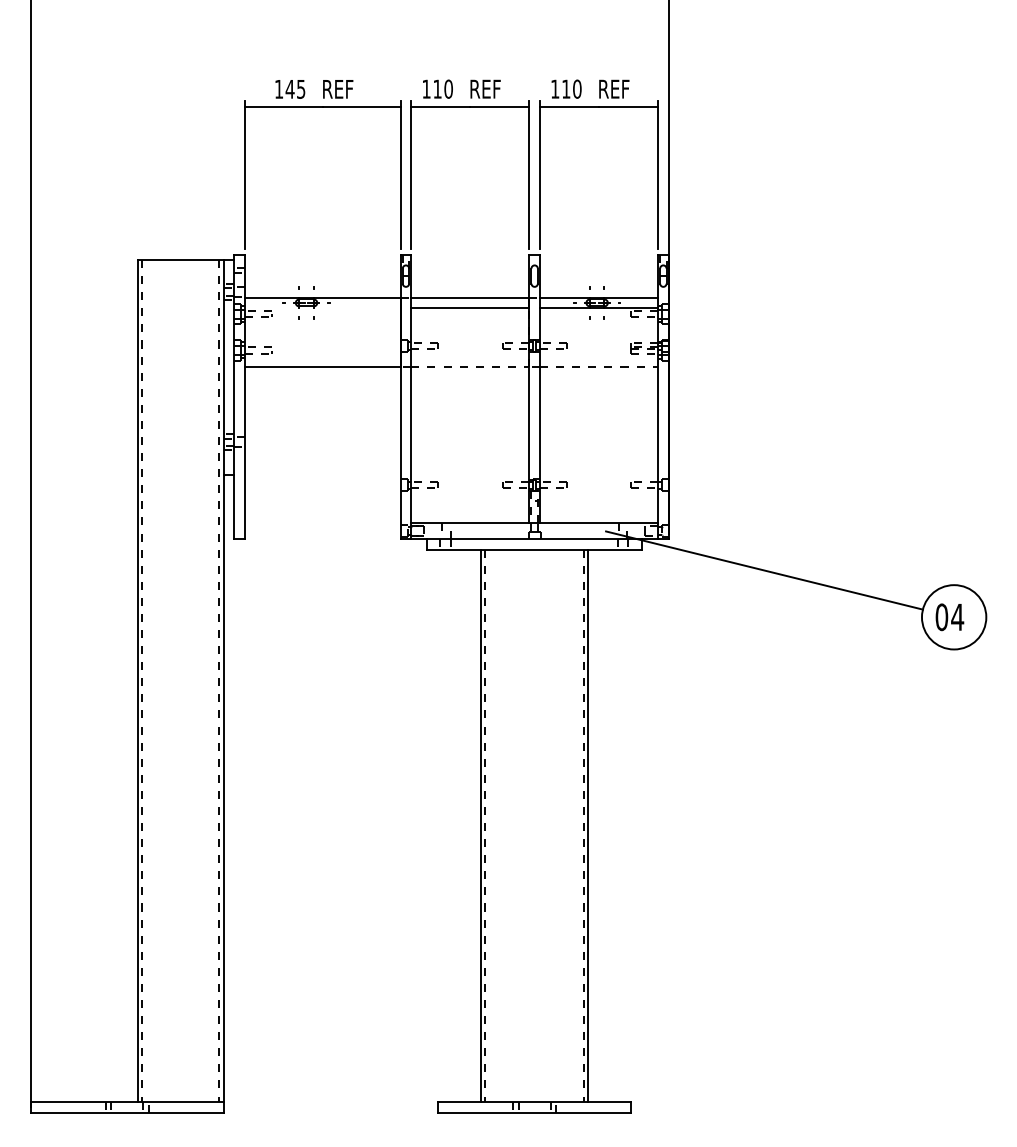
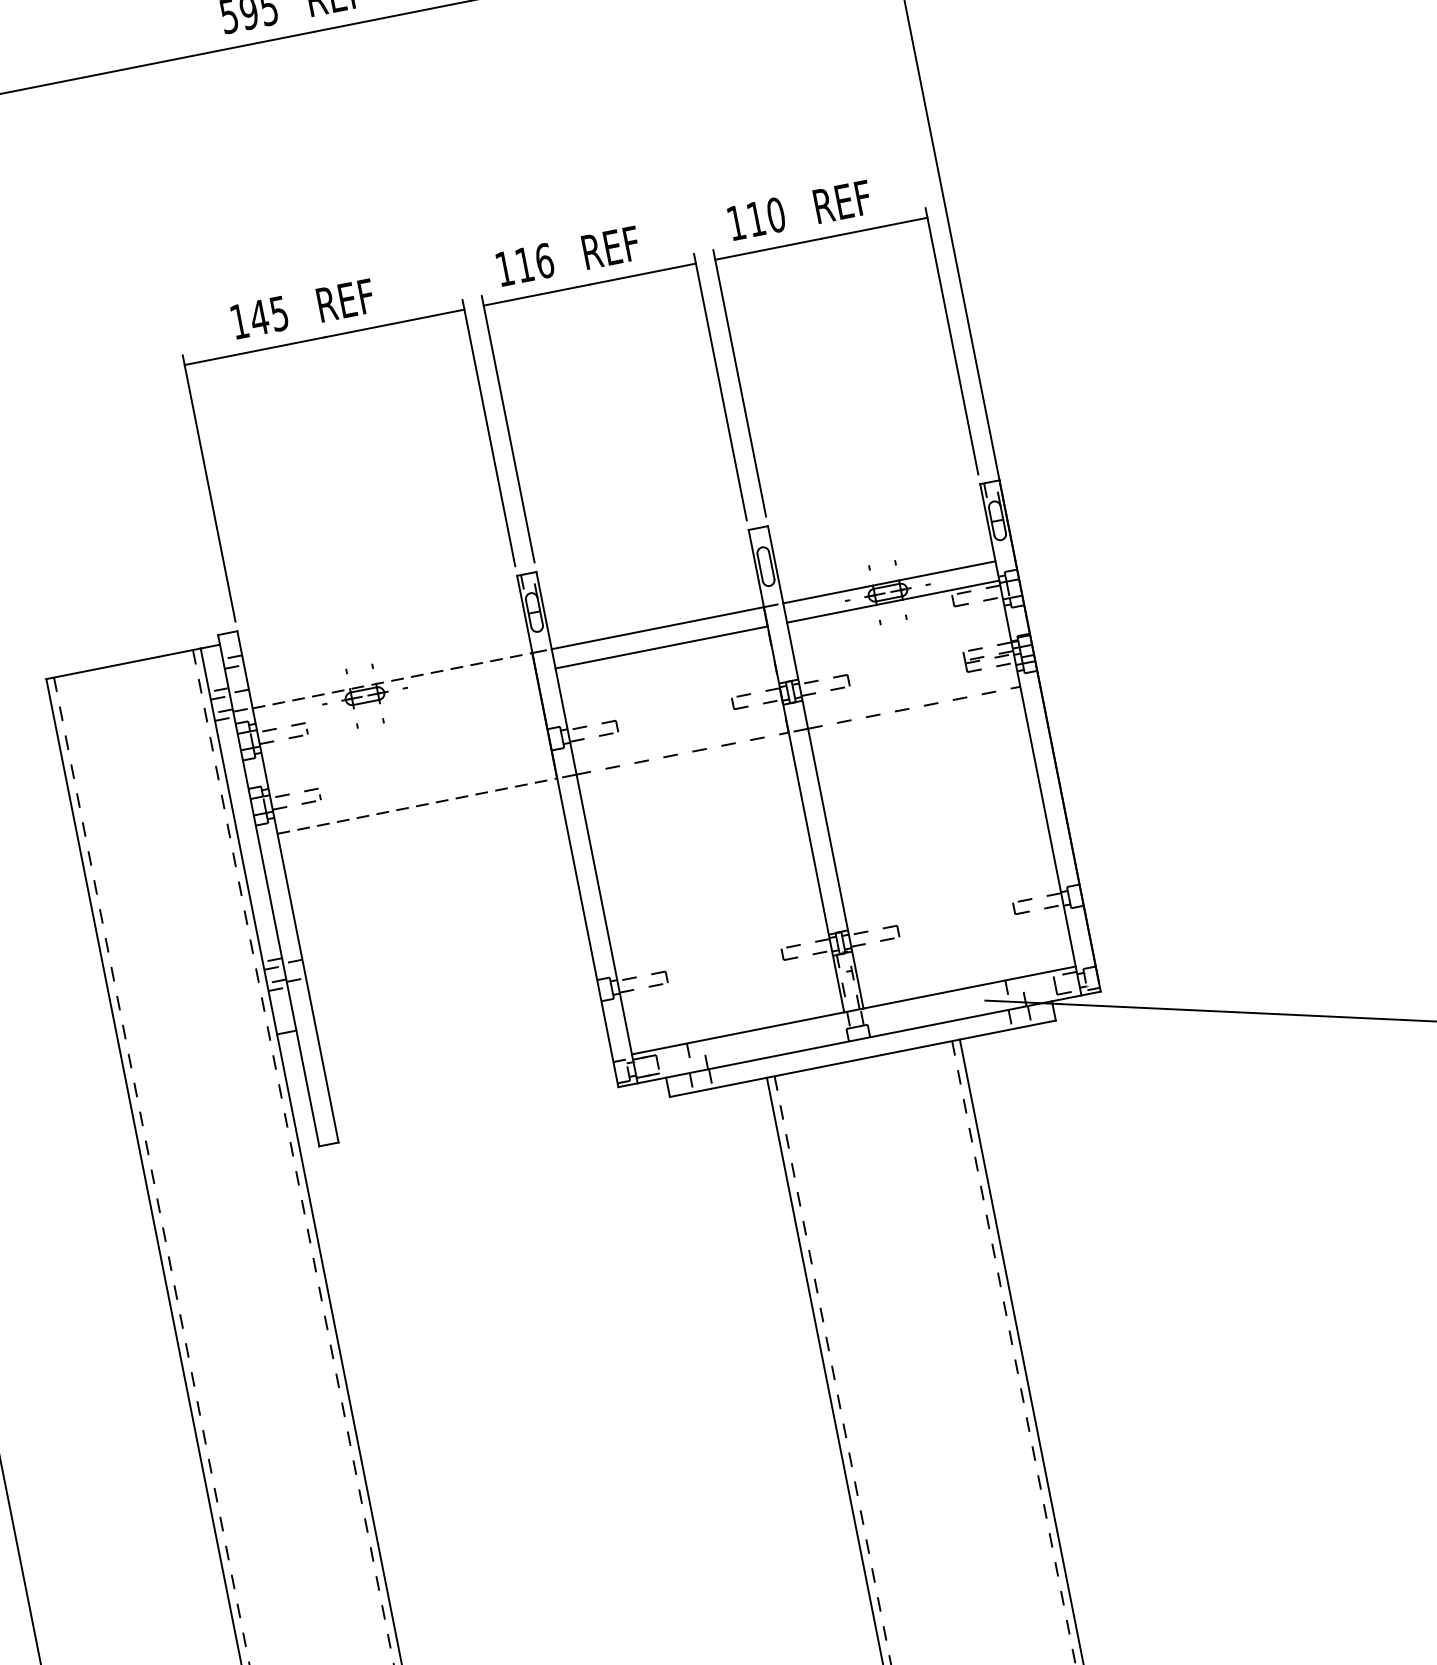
text: (448, 88) -> (544, 259), 110 -> 116
line: (322, 297) -> (391, 680), solid -> dashed
line: (322, 367) -> (416, 806), solid -> dashed

